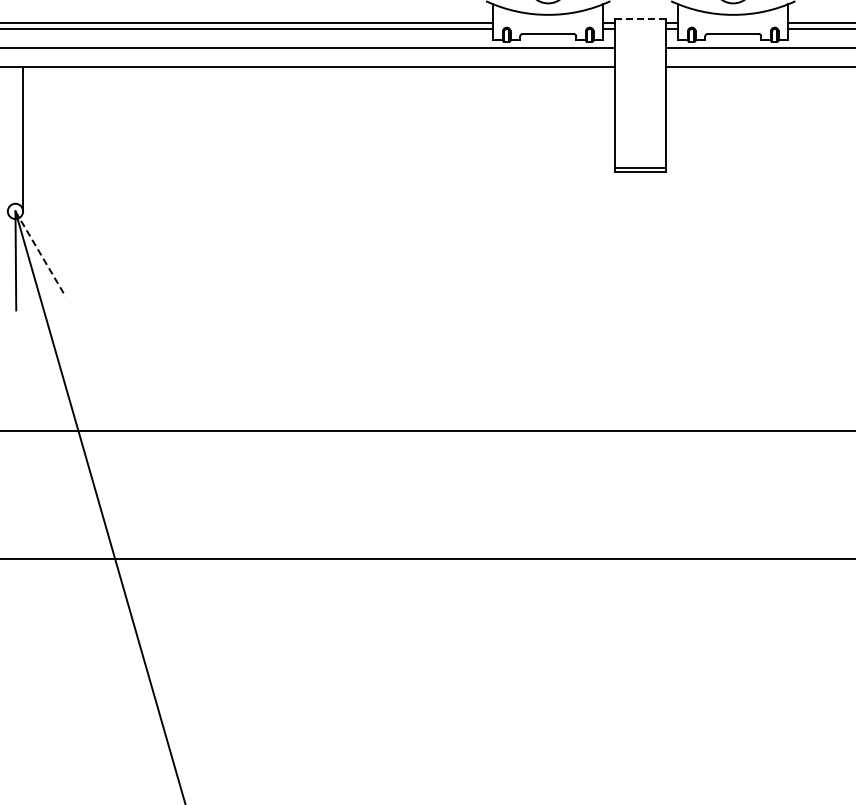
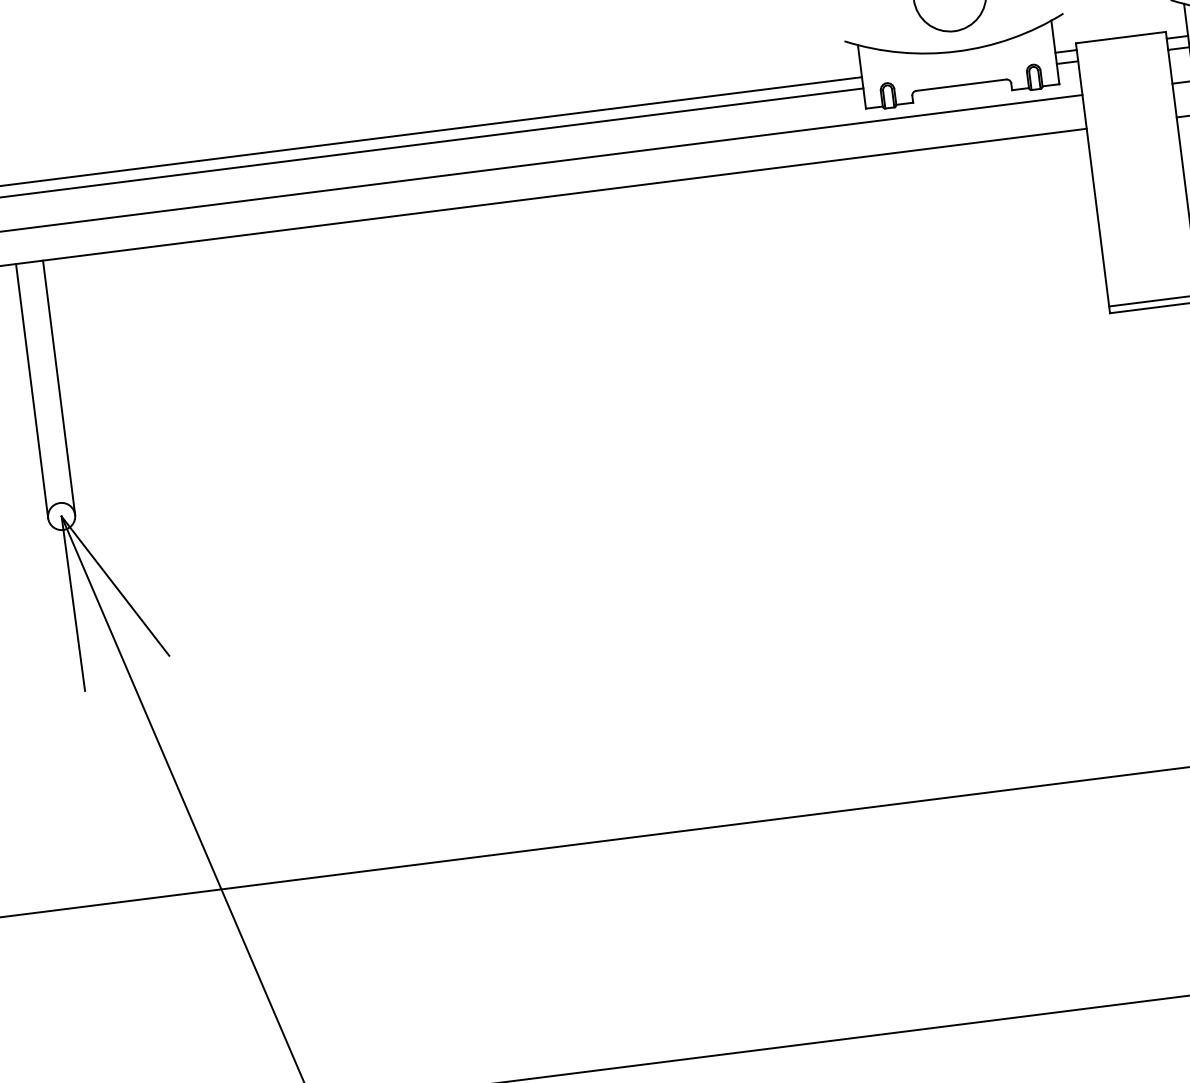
line: (640, 18) -> (1120, 37), dashed -> solid
line: (7, 139) -> (31, 391), added
line: (40, 254) -> (115, 586), dashed -> solid

